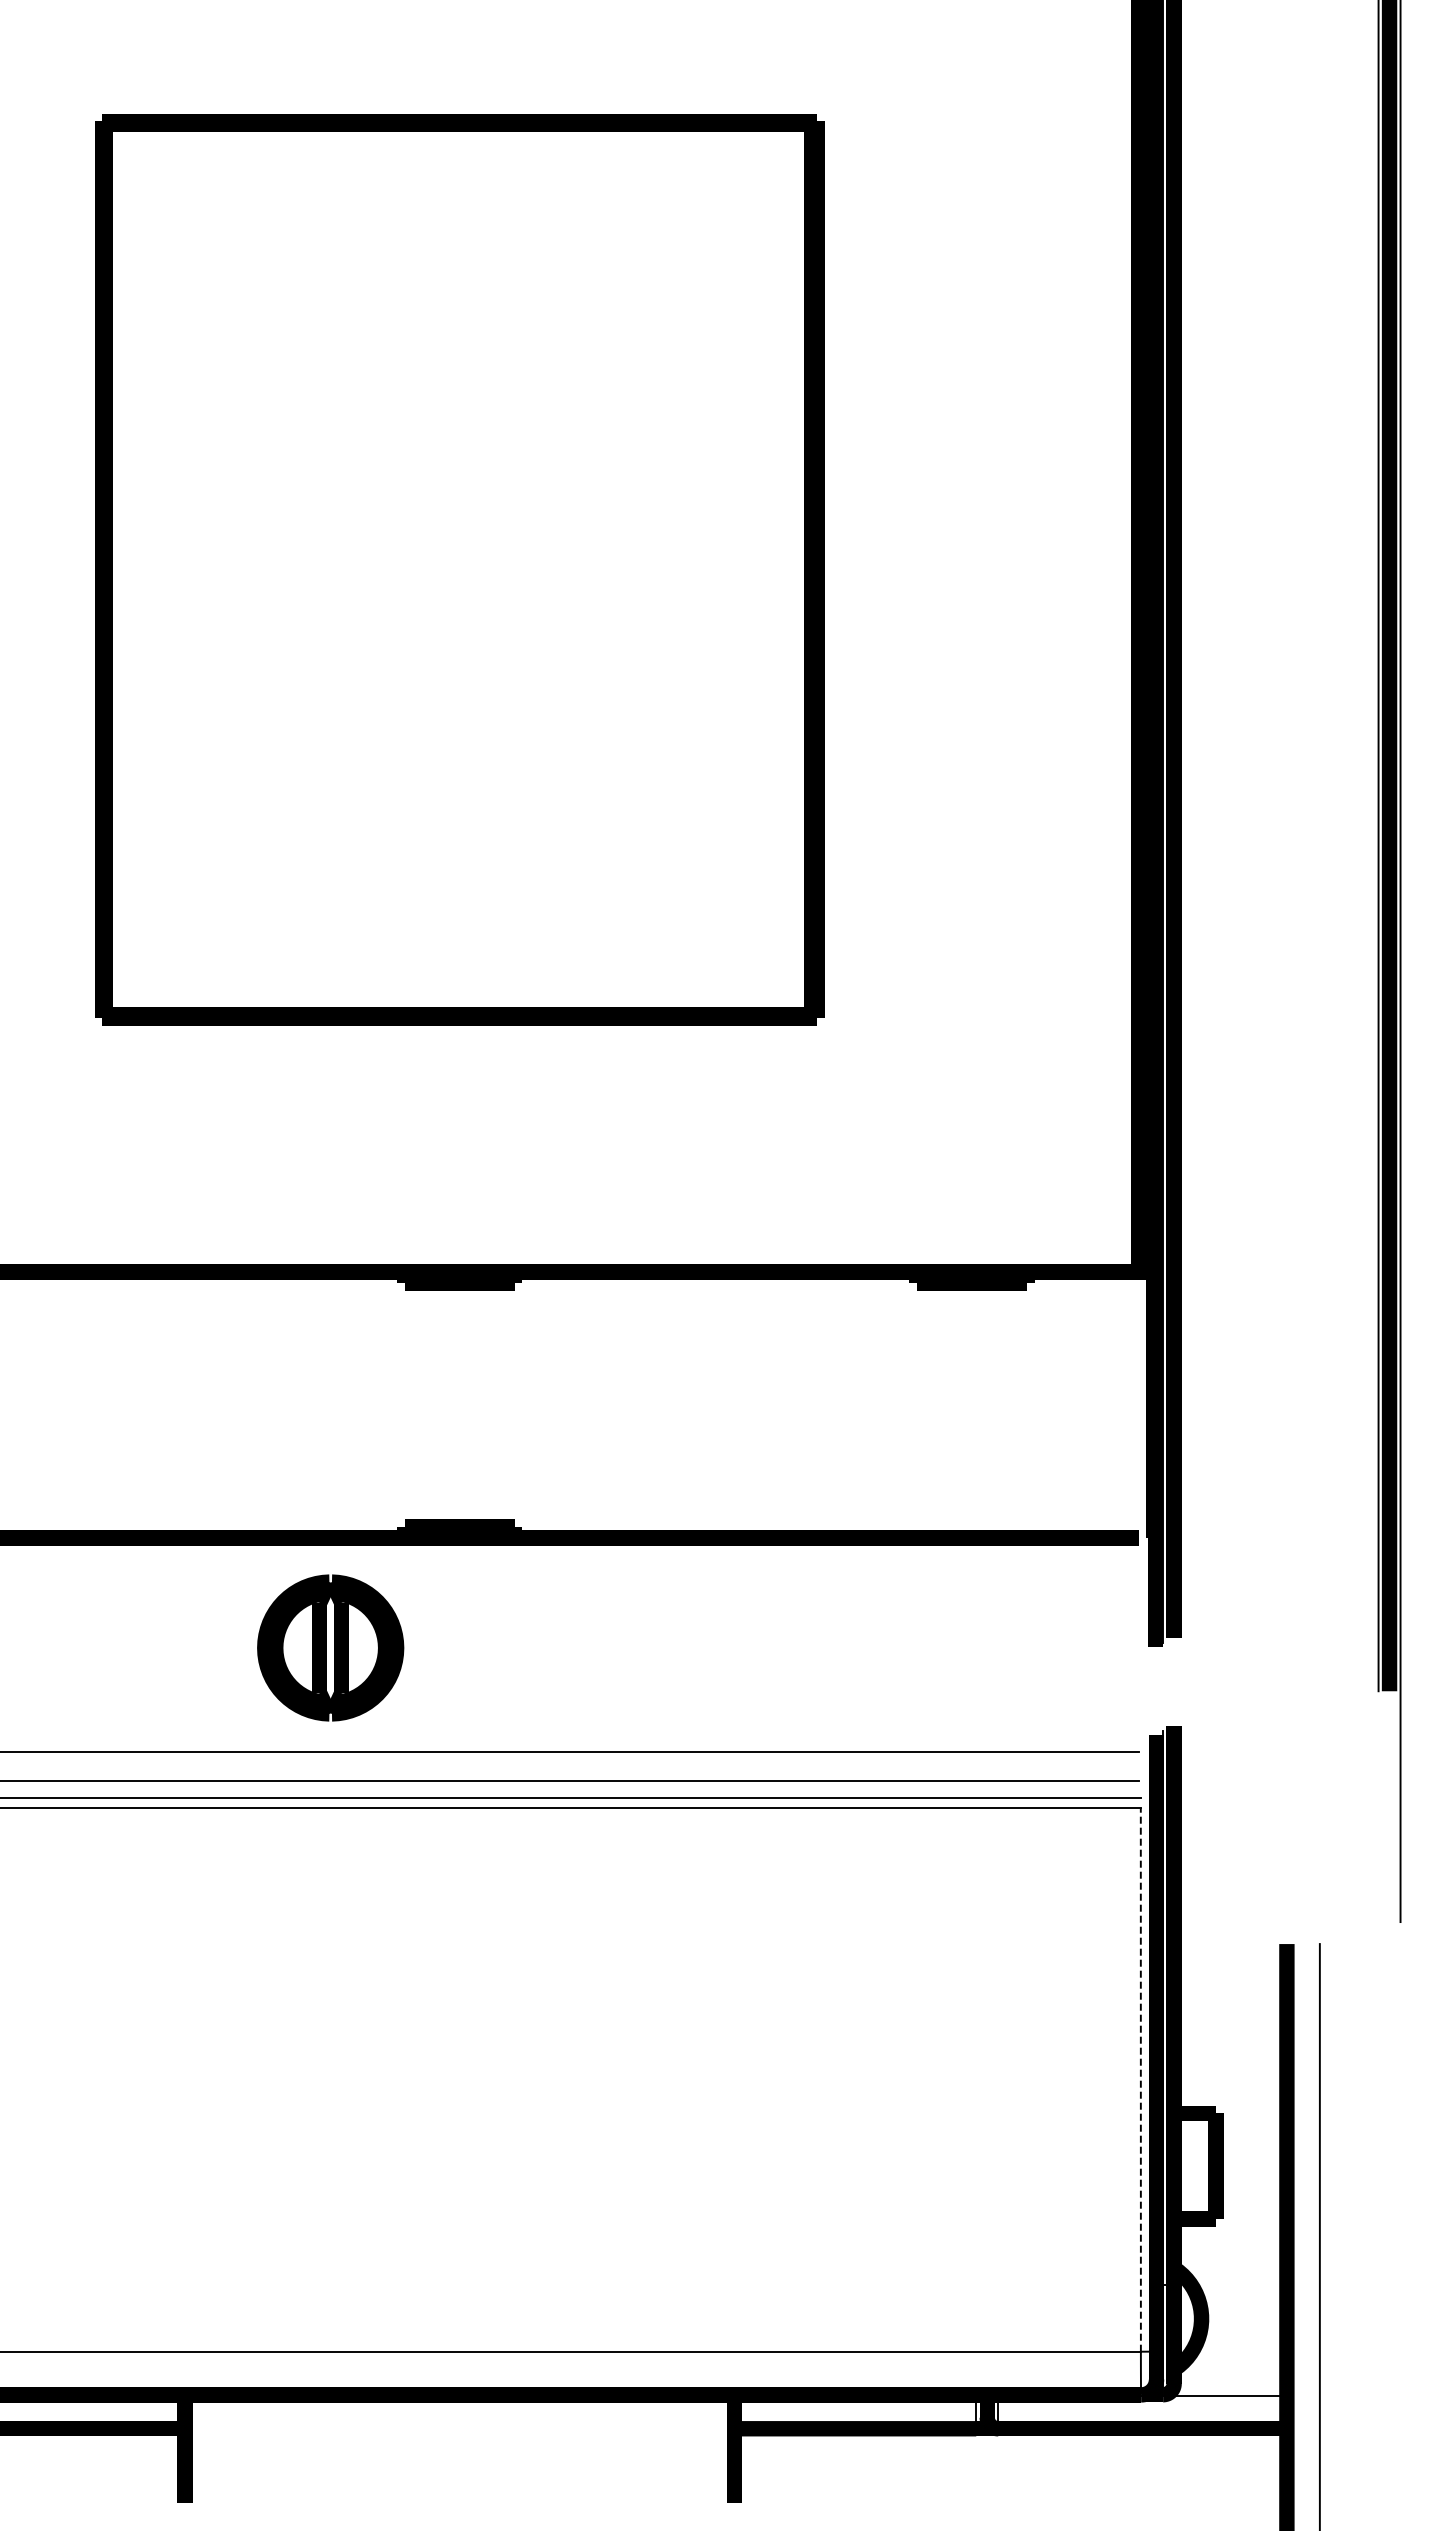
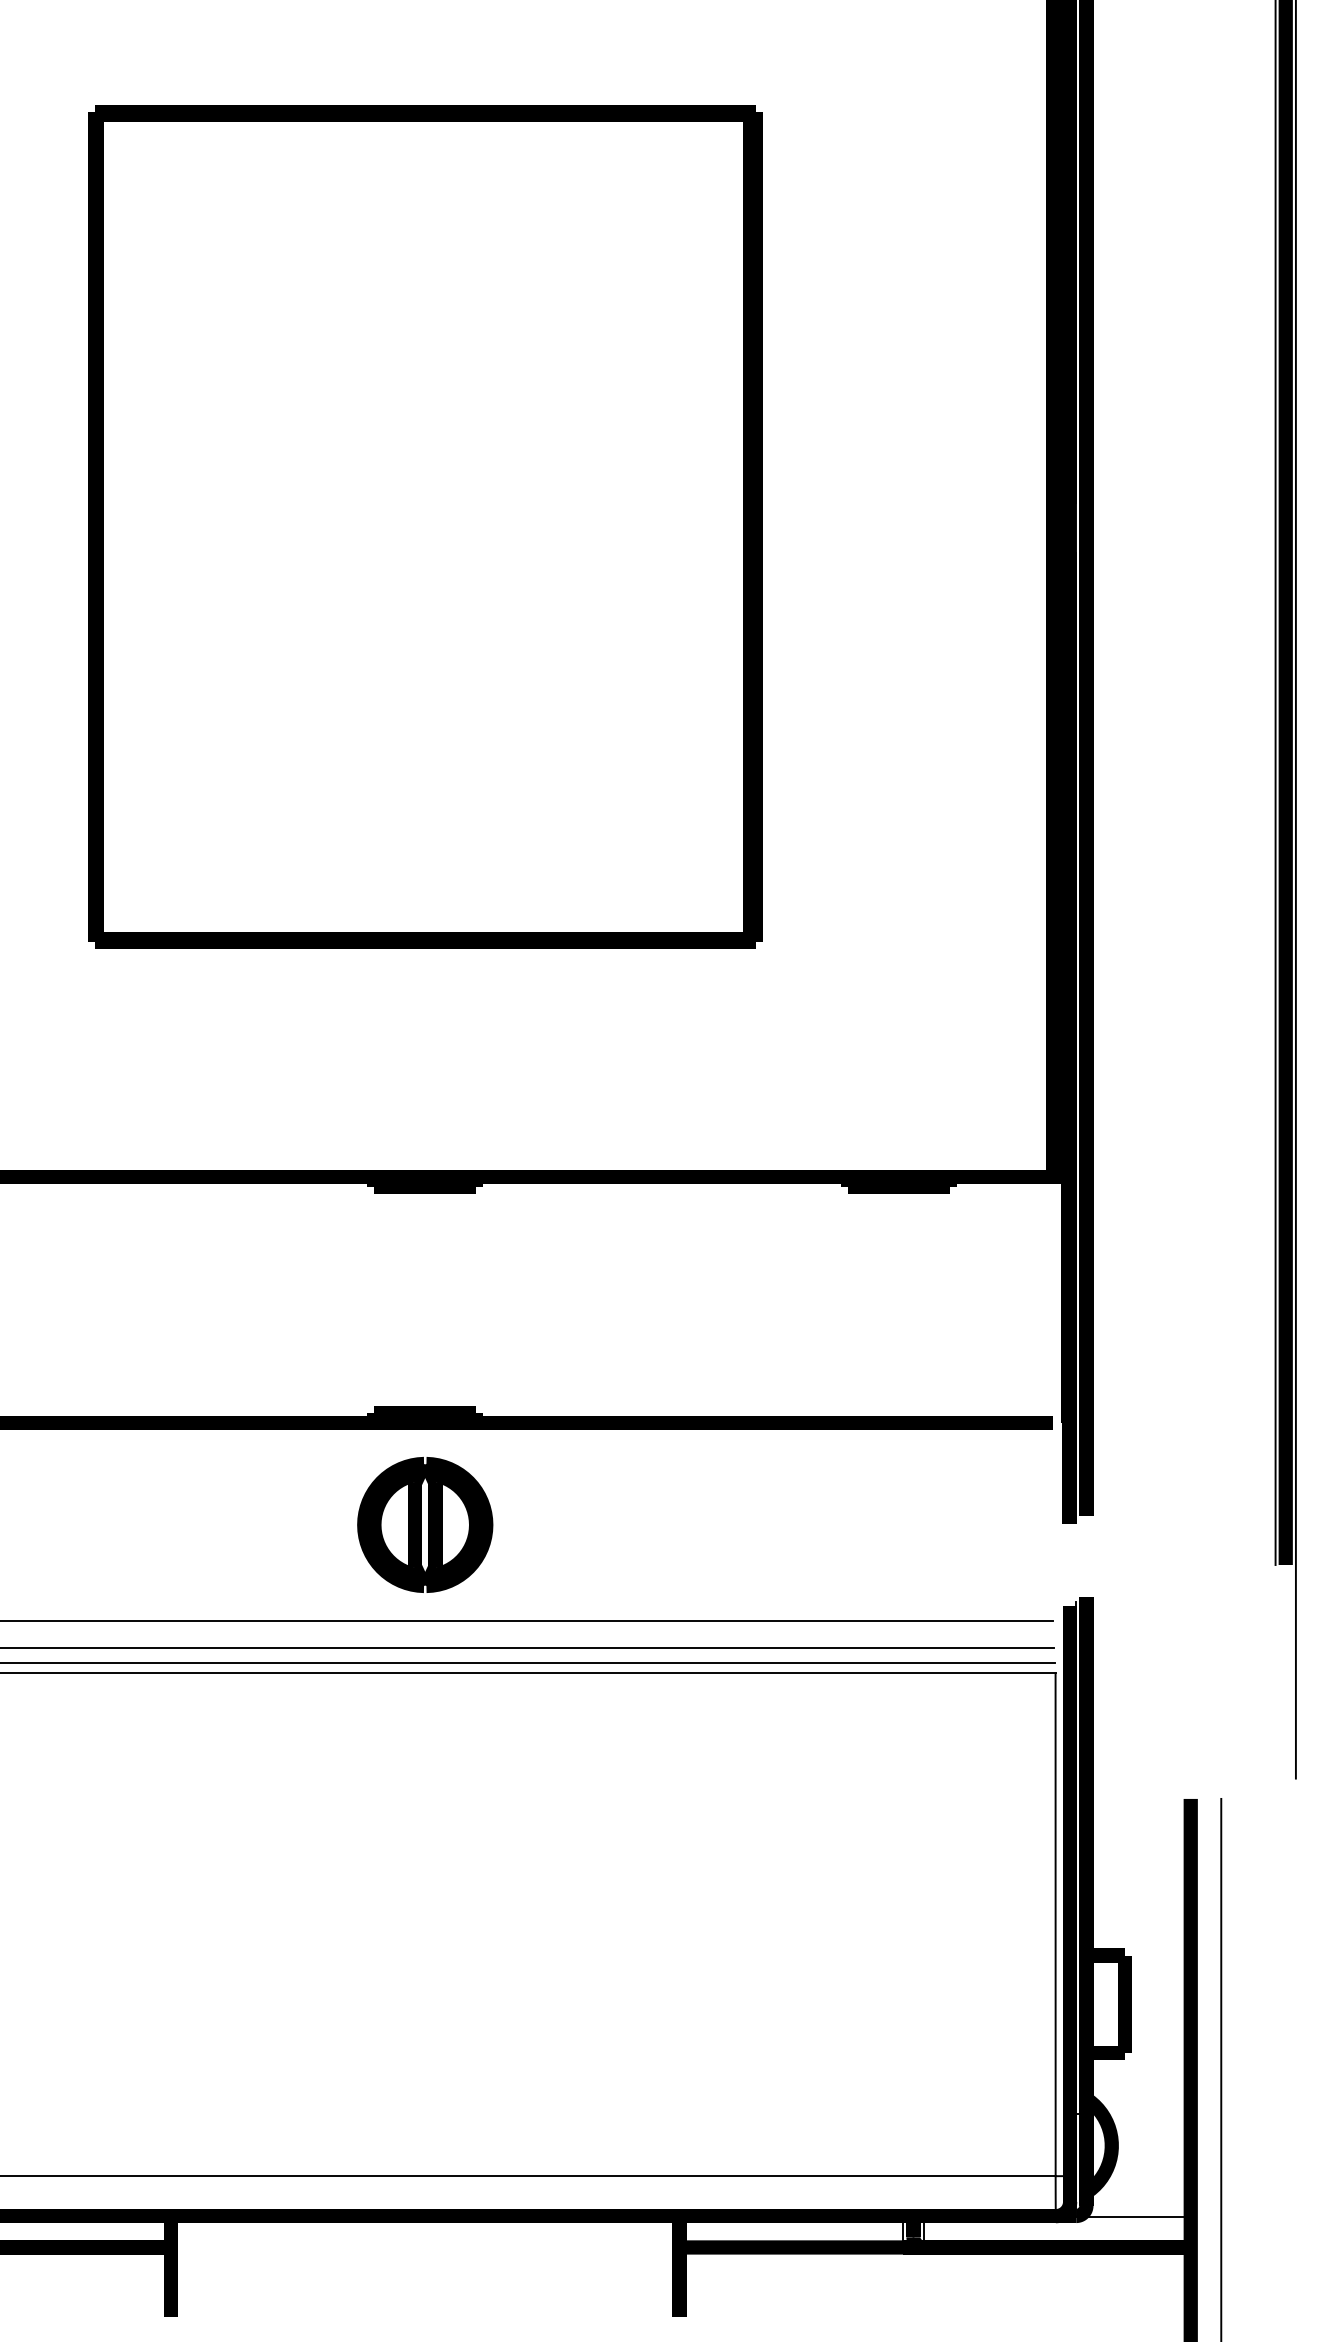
part: (330, 1647) -> (425, 1524), moved
line: (1140, 2080) -> (1055, 1925), dashed -> solid

